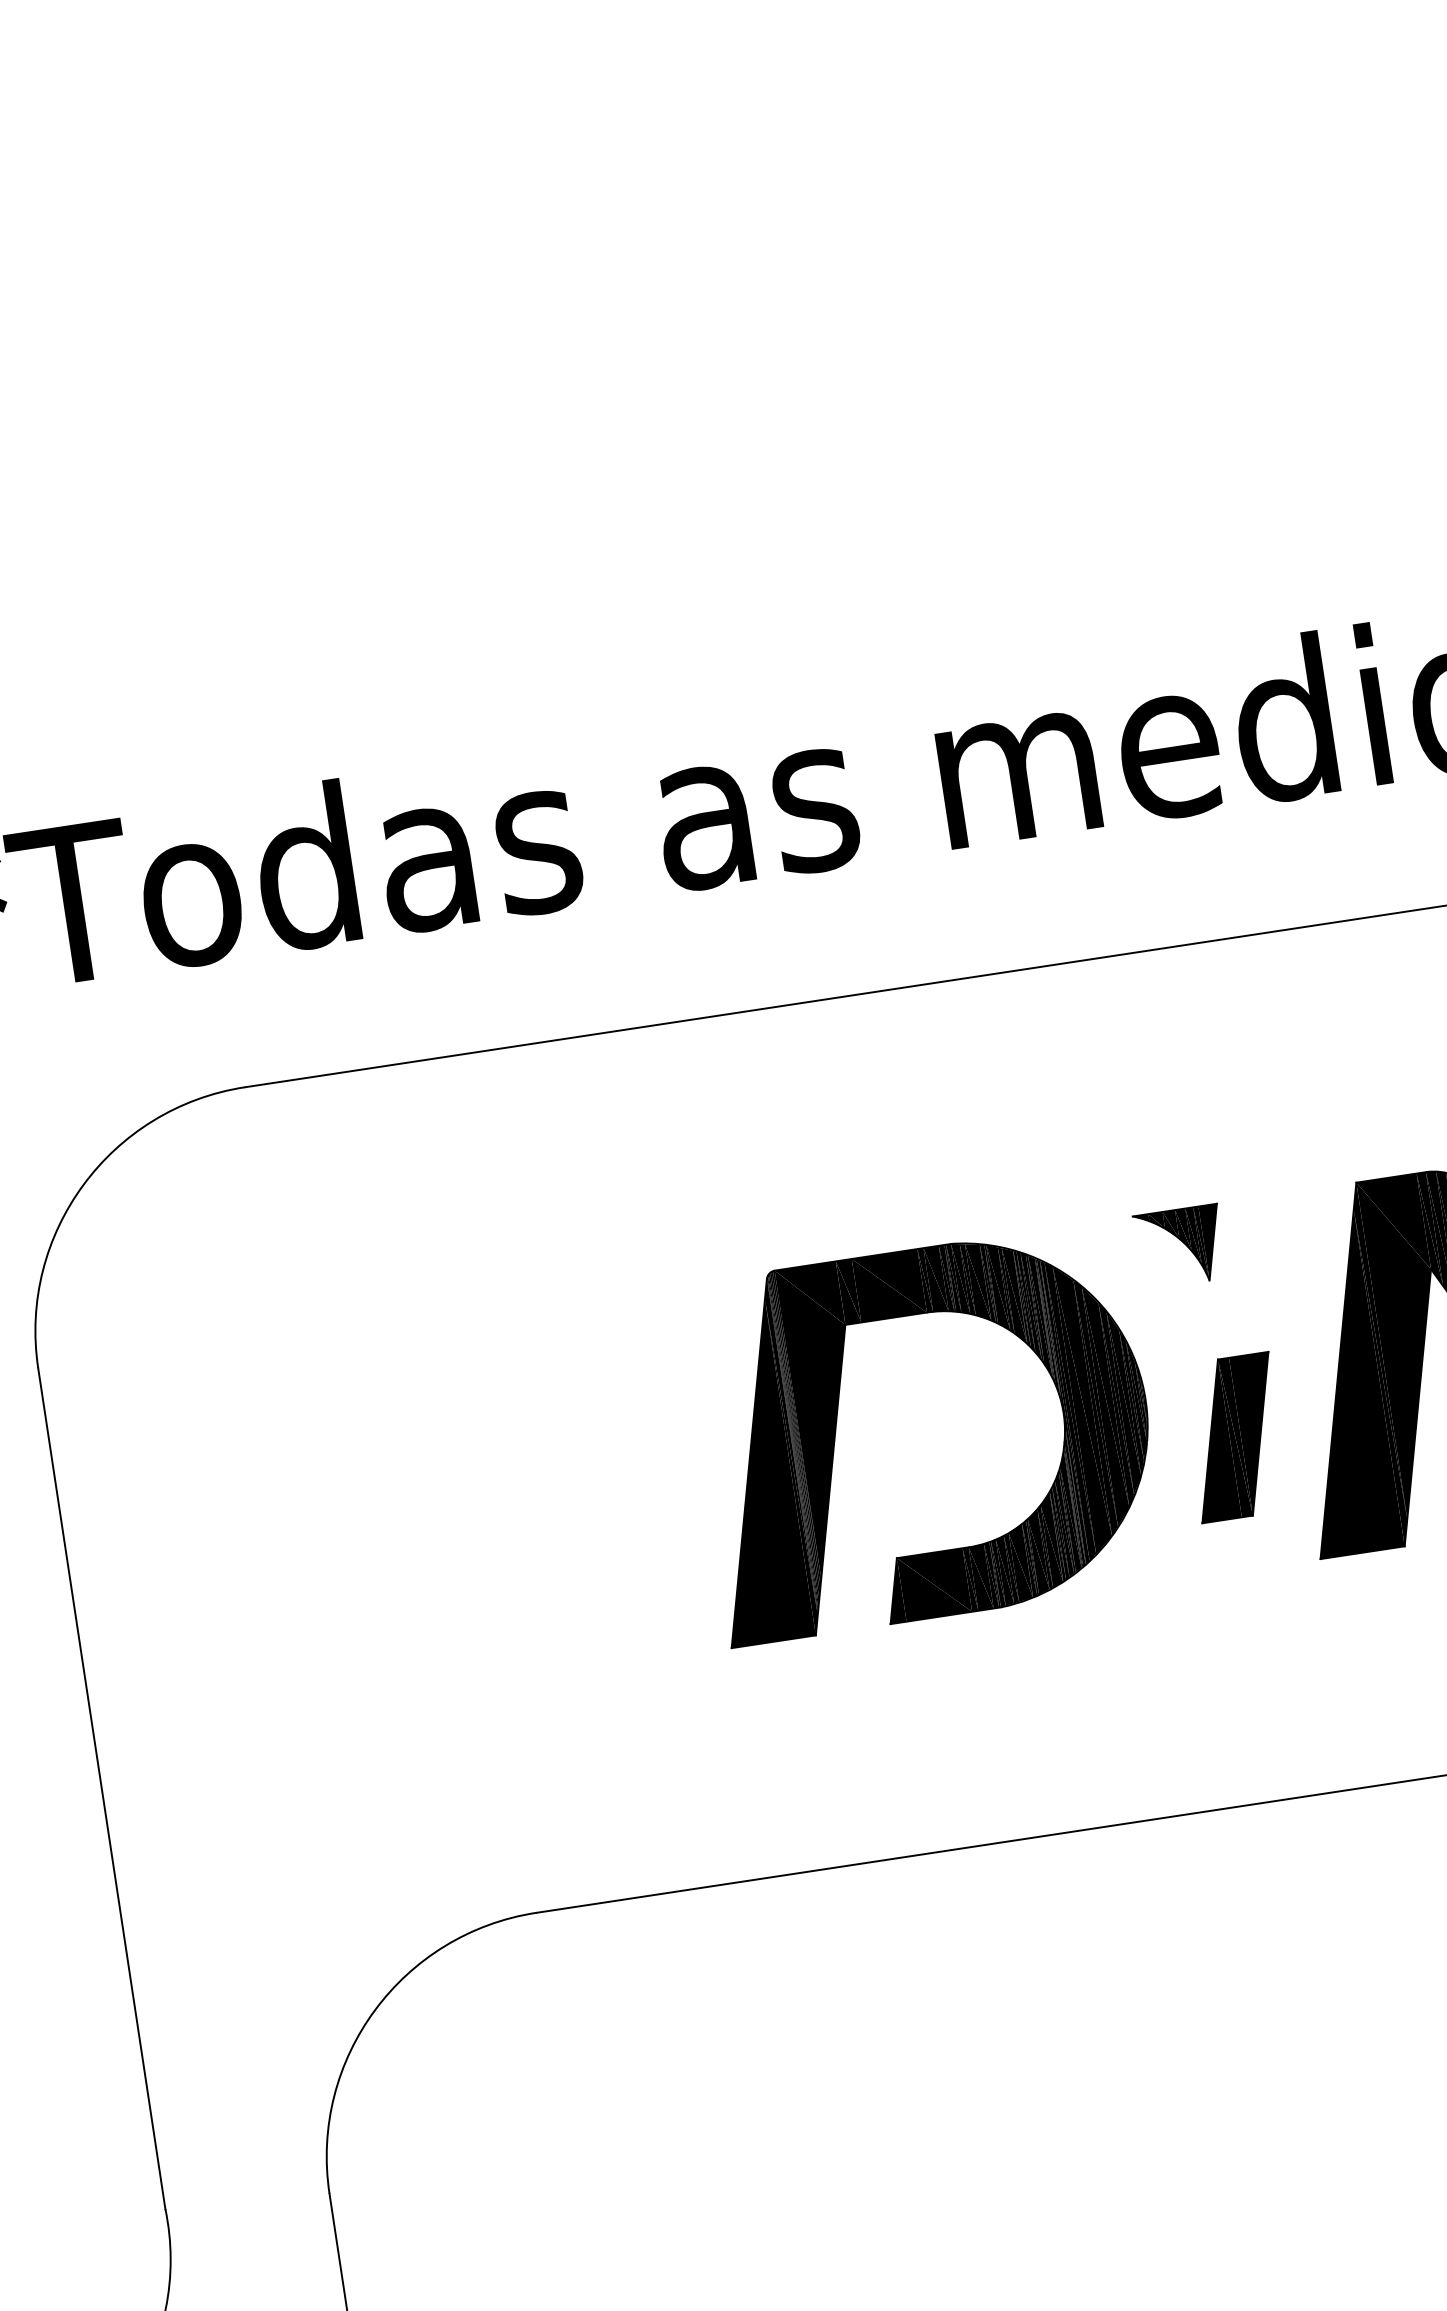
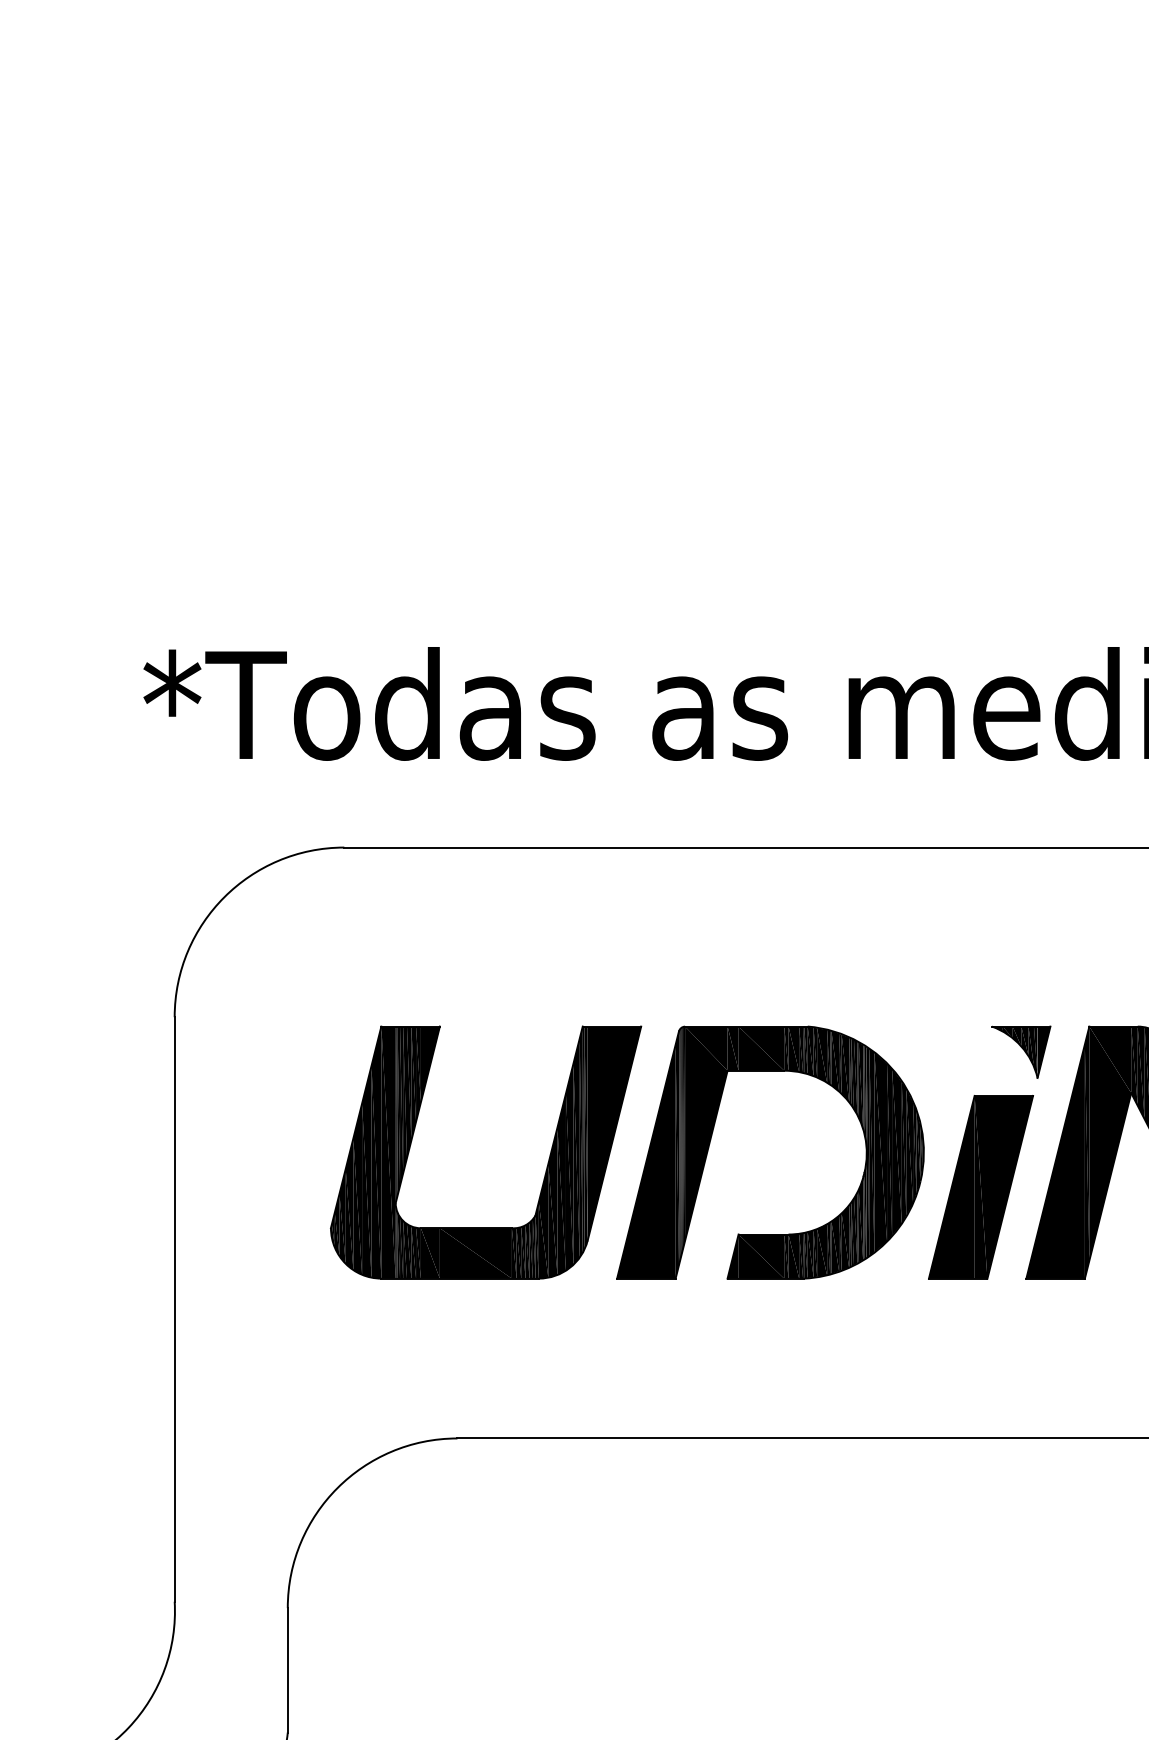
part: (1180, 1245) -> (1021, 1051), moved
part: (1234, 1437) -> (980, 1187), size x1.67
part: (605, 1502) -> (546, 1166), added

